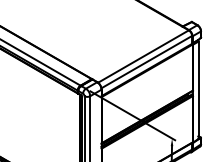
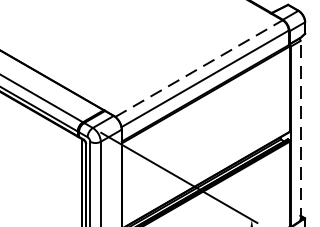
line: (143, 56) -> (199, 68), solid -> dashed
line: (198, 90) -> (300, 131), solid -> dashed

